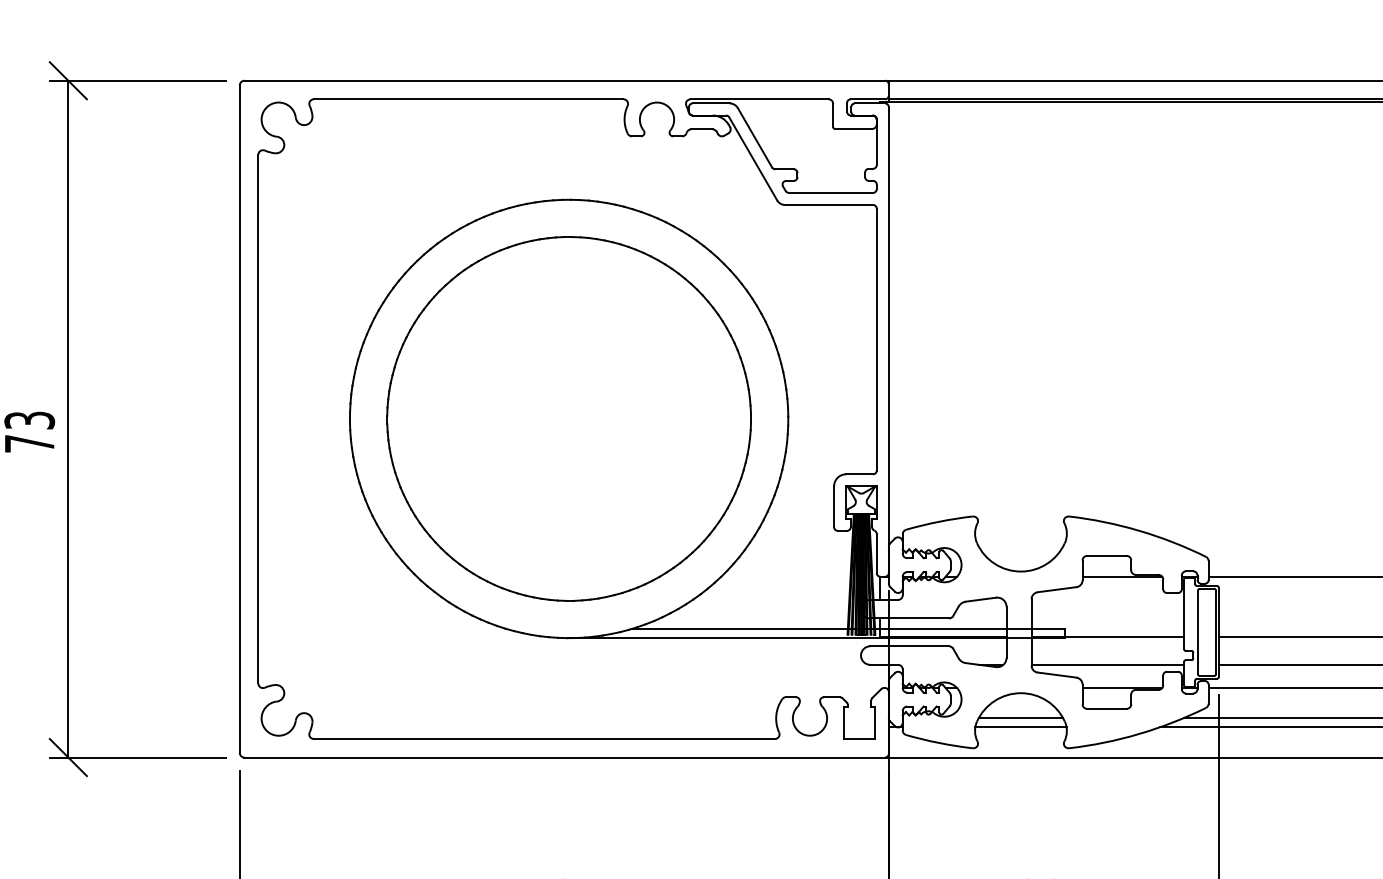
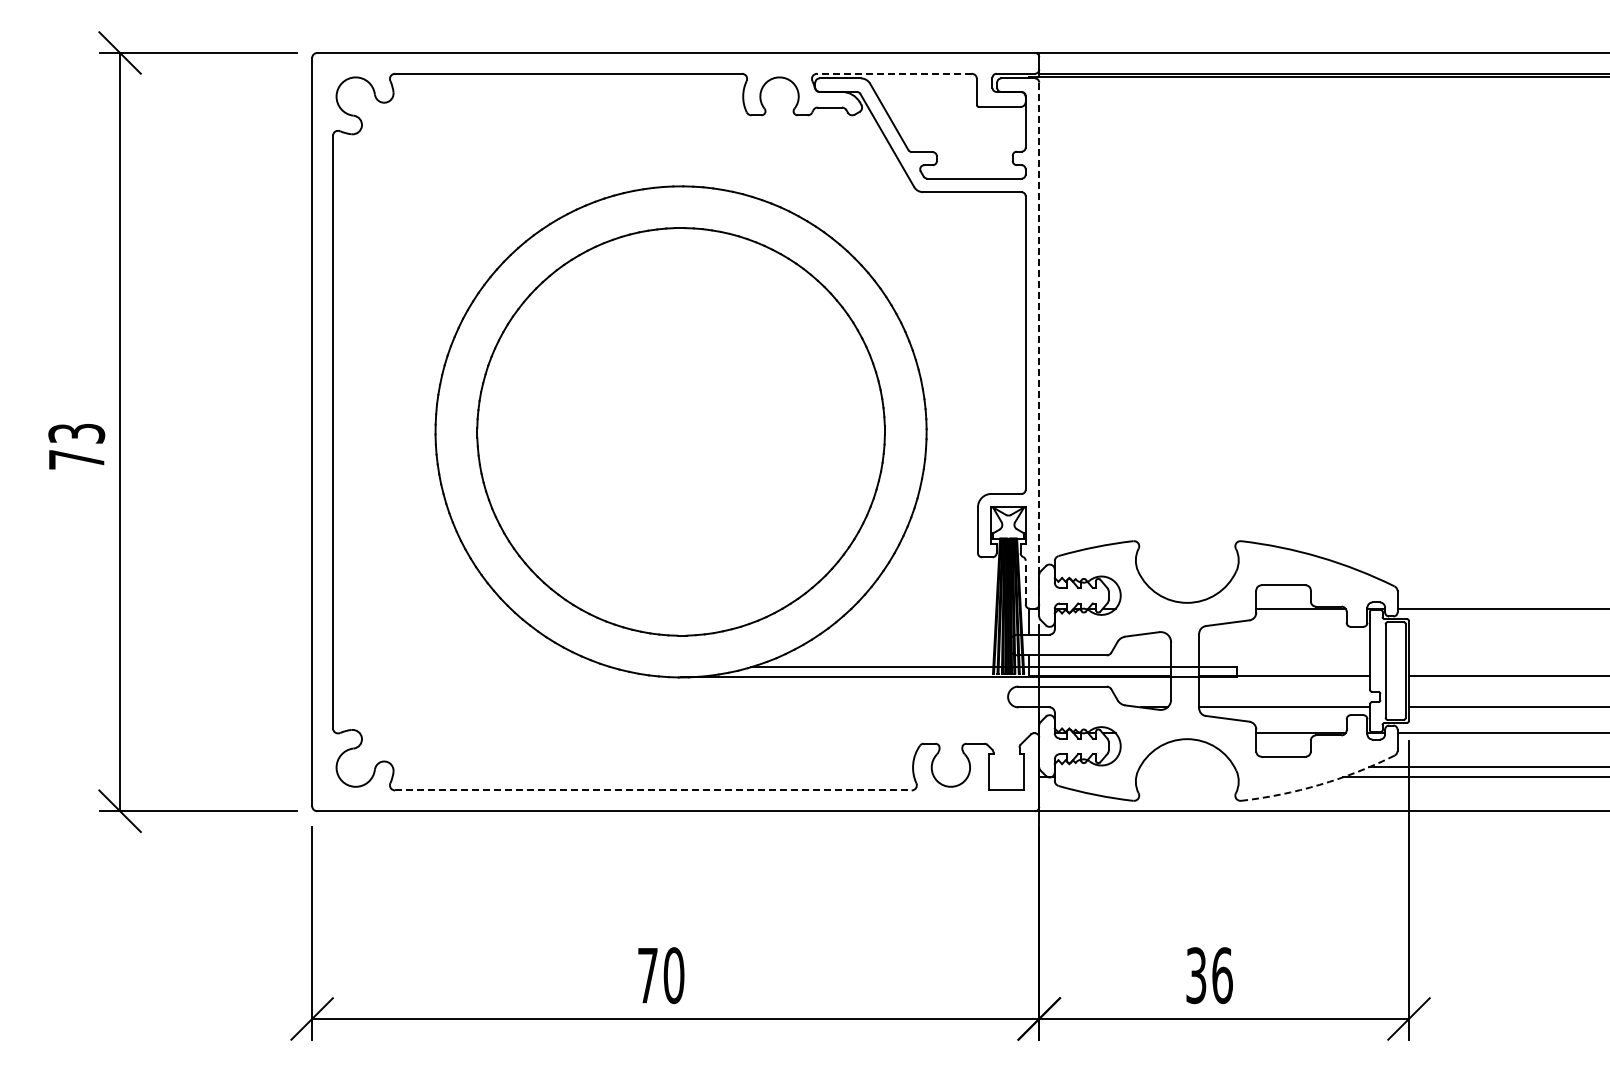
line: (758, 99) -> (893, 73), solid -> dashed
line: (889, 340) -> (1039, 343), solid -> dashed
line: (876, 553) -> (1025, 582), solid -> dashed
line: (1020, 718) -> (1186, 767), removed
line: (1021, 727) -> (1187, 777), removed
arc: (1138, 733) -> (1319, 784), solid -> dashed
line: (544, 739) -> (653, 790), solid -> dashed

